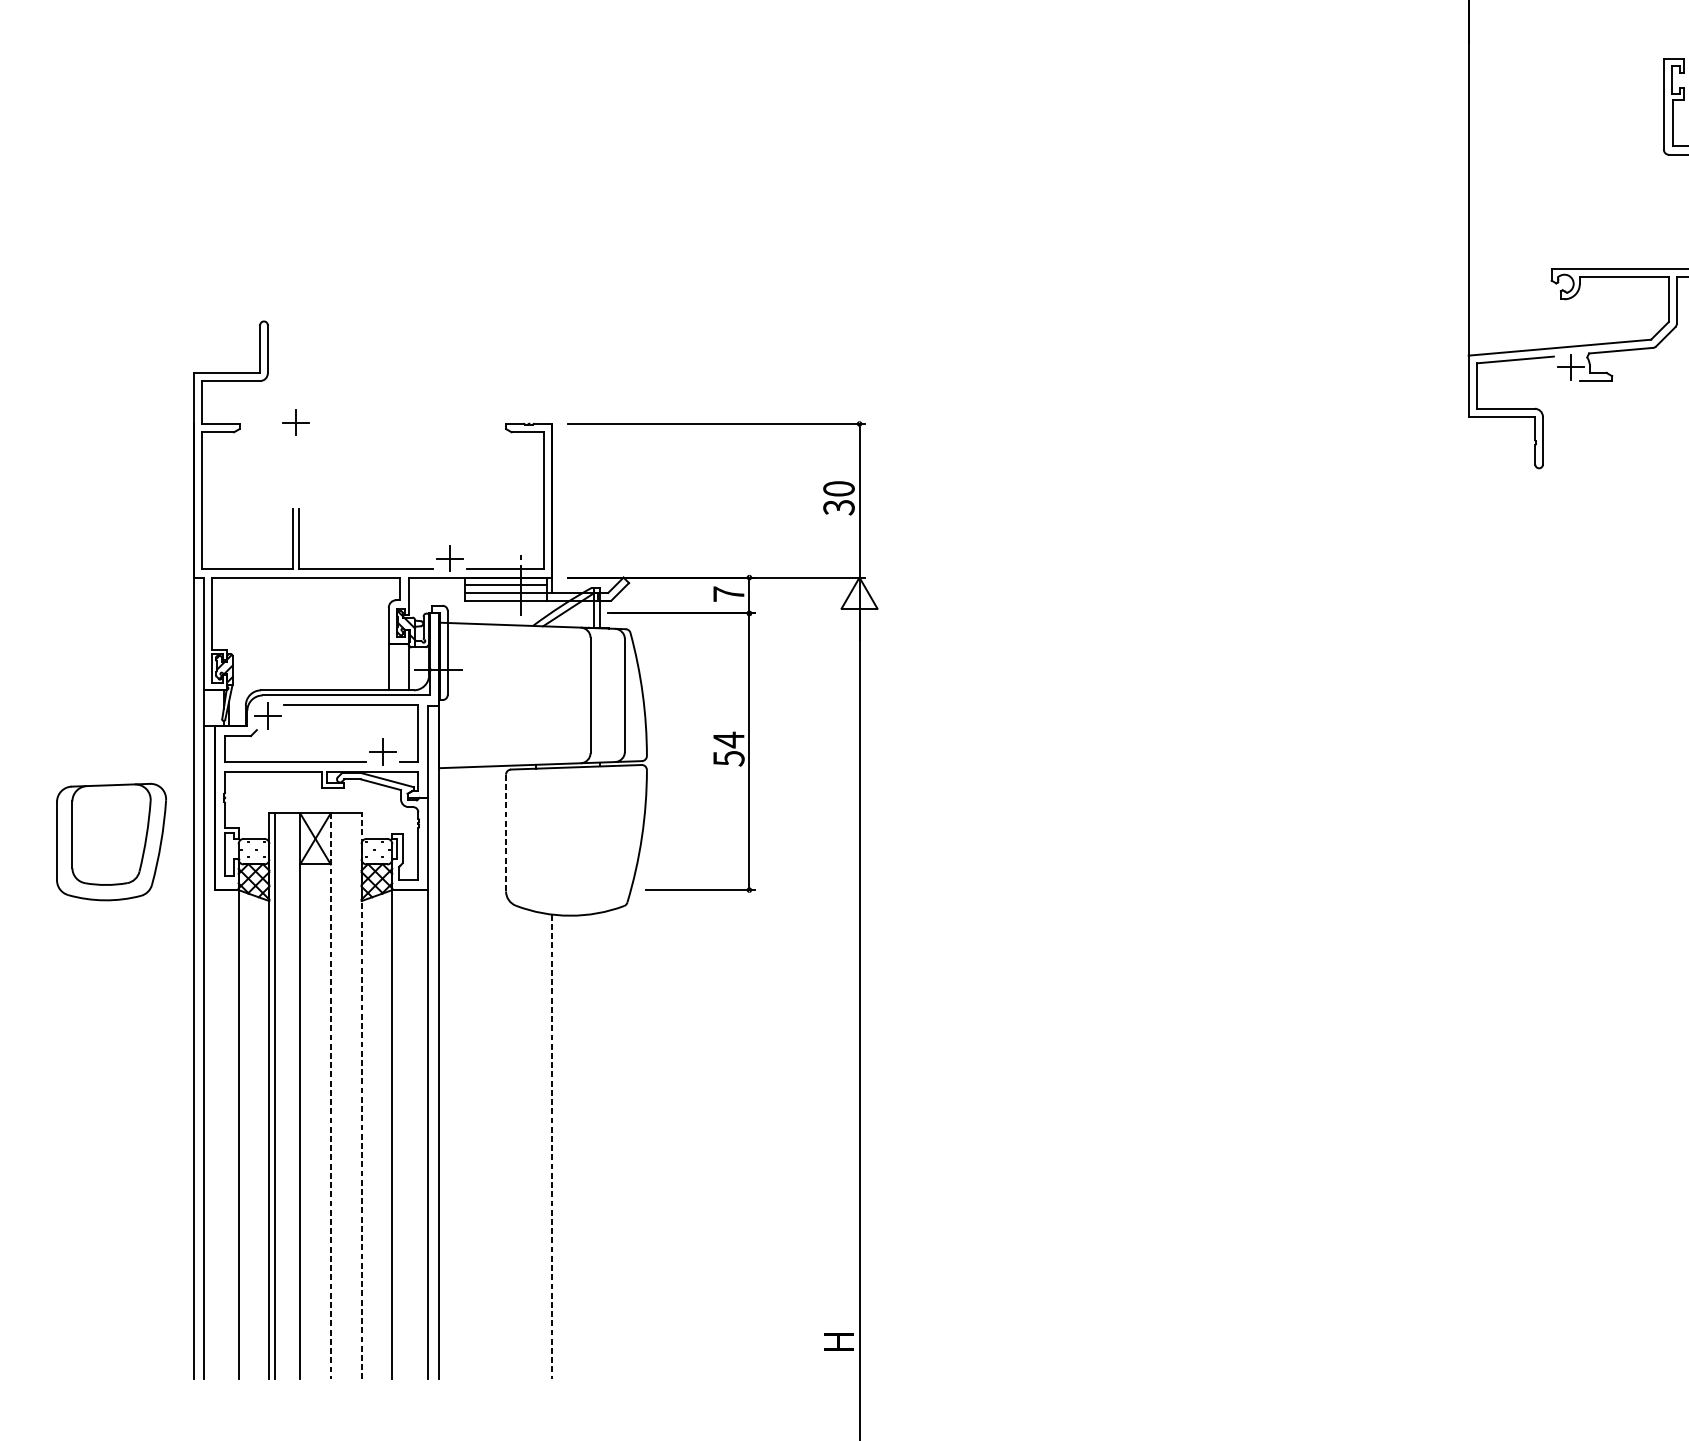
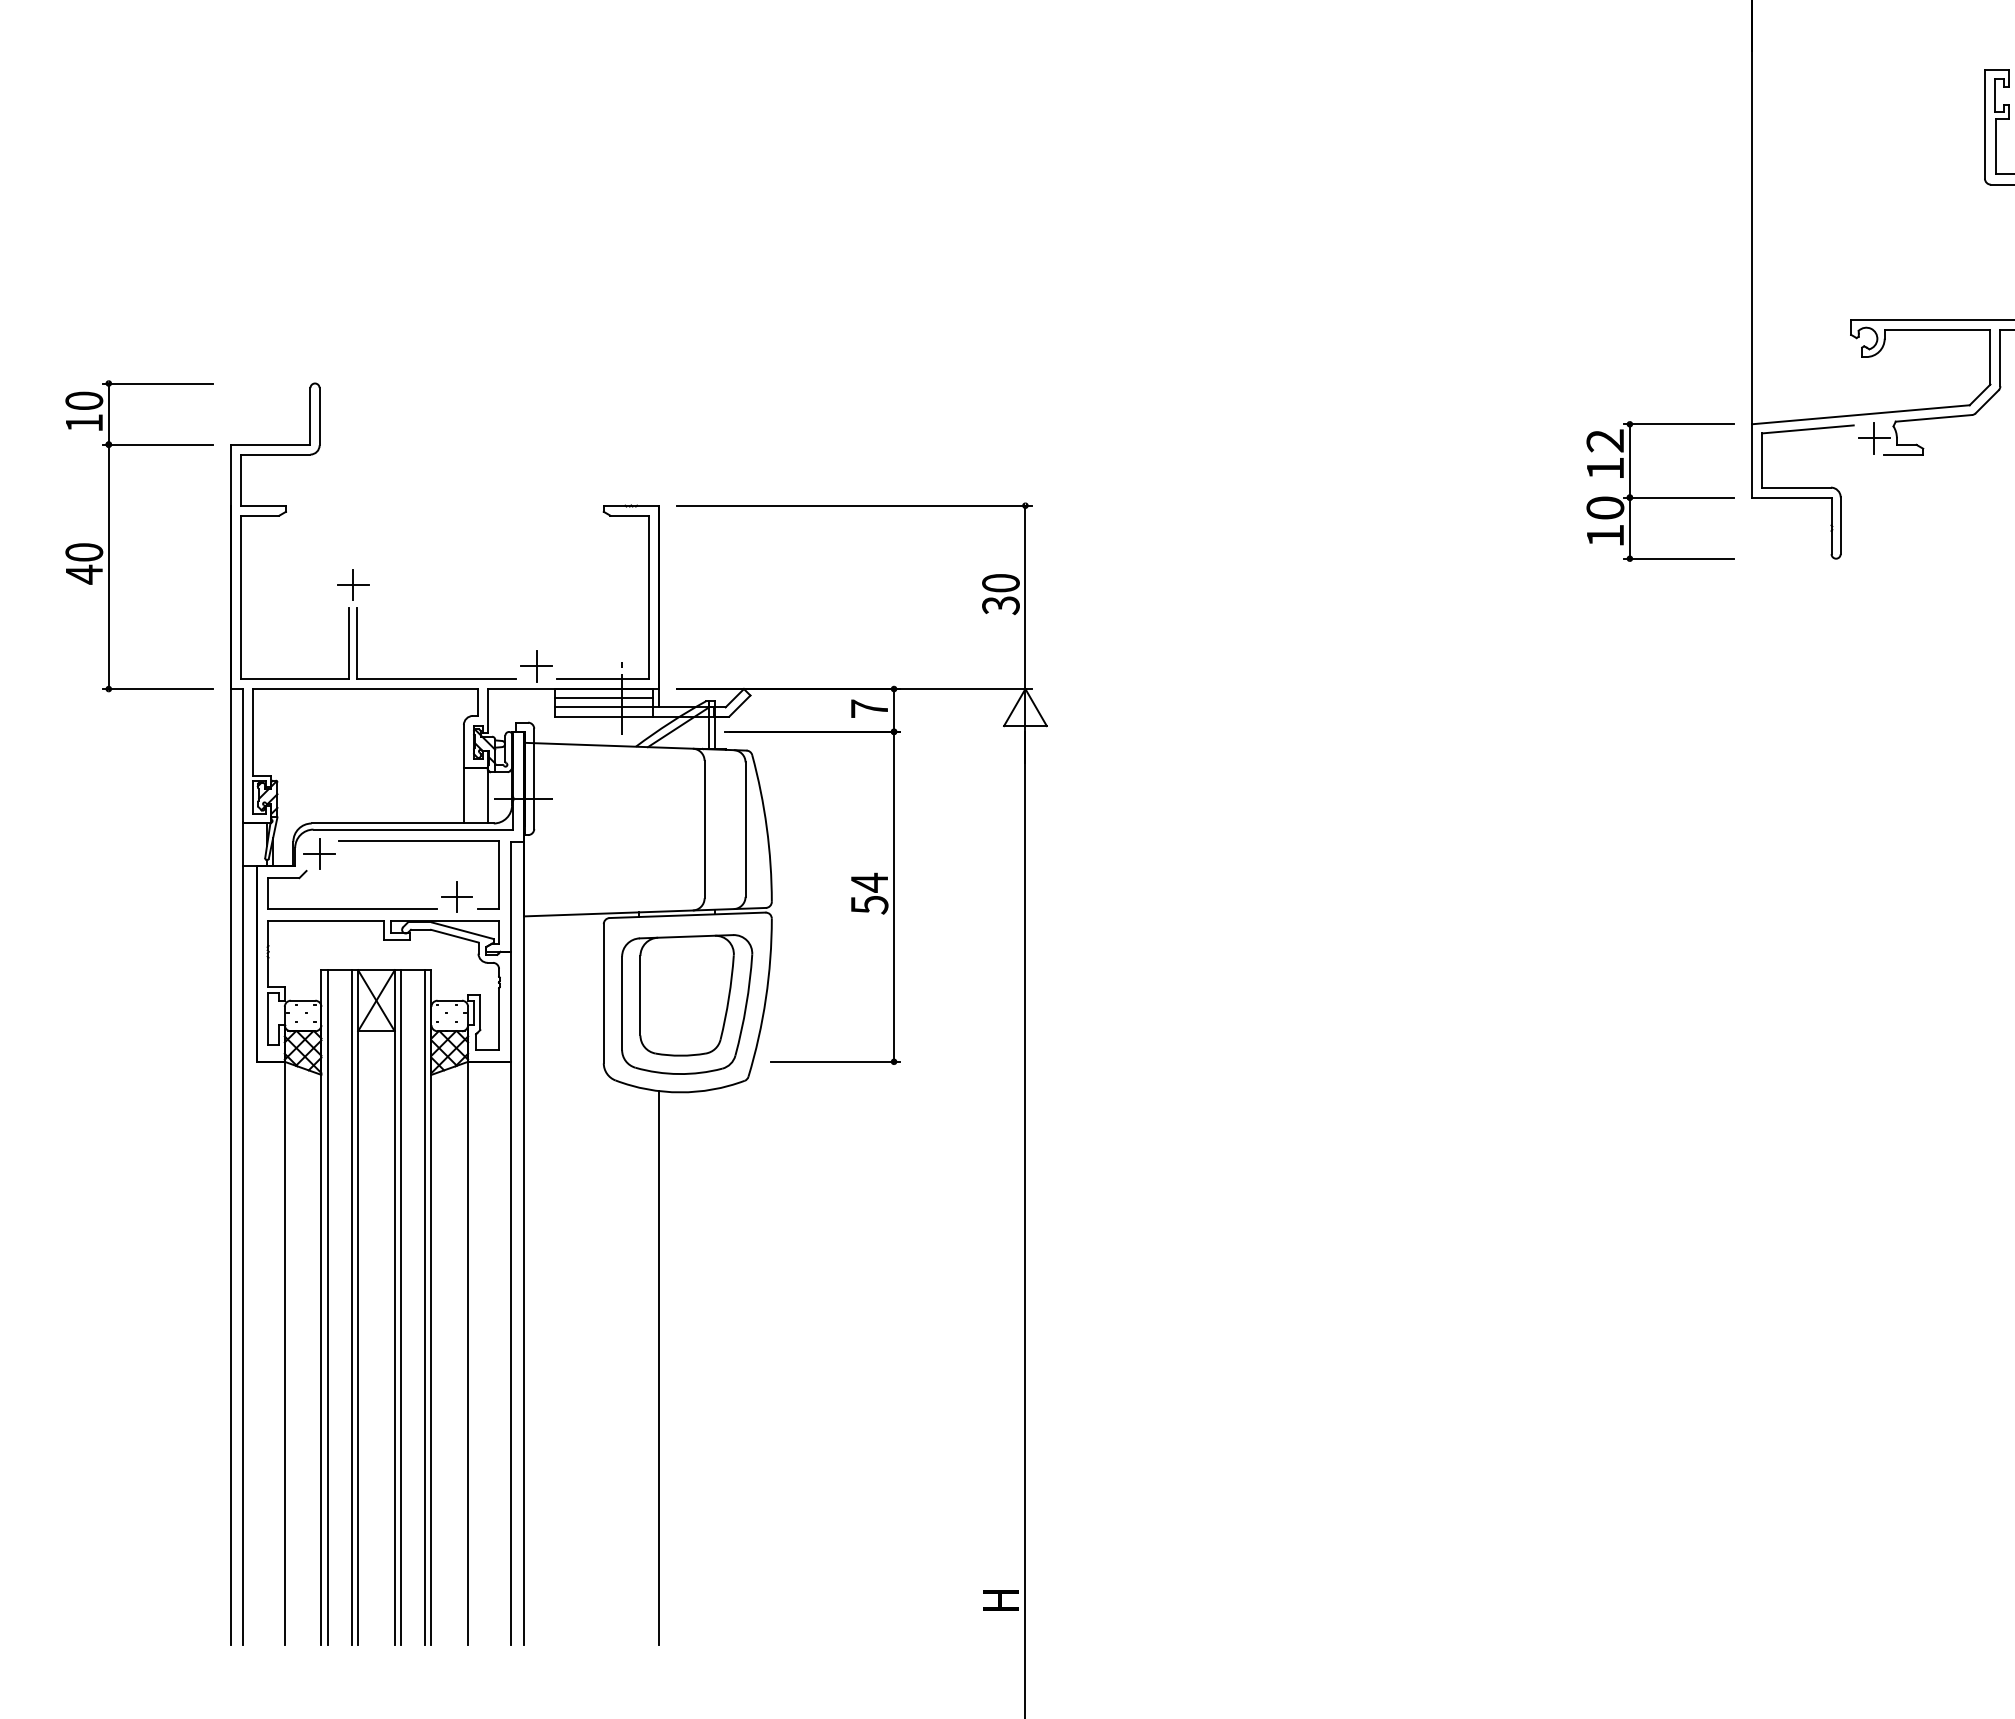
part: (1391, 412) -> (1660, 491), added
part: (296, 422) -> (353, 584), moved
part: (91, 449) -> (109, 536), added
line: (505, 832) -> (603, 993), dashed -> solid
part: (111, 842) -> (687, 1004), moved
line: (295, 1096) -> (352, 1307), added
line: (330, 1096) -> (394, 1307), dashed -> solid
line: (335, 1096) -> (400, 1307), added
line: (356, 1096) -> (425, 1307), added
line: (361, 1096) -> (431, 1307), dashed -> solid
line: (551, 1147) -> (658, 1368), dashed -> solid

